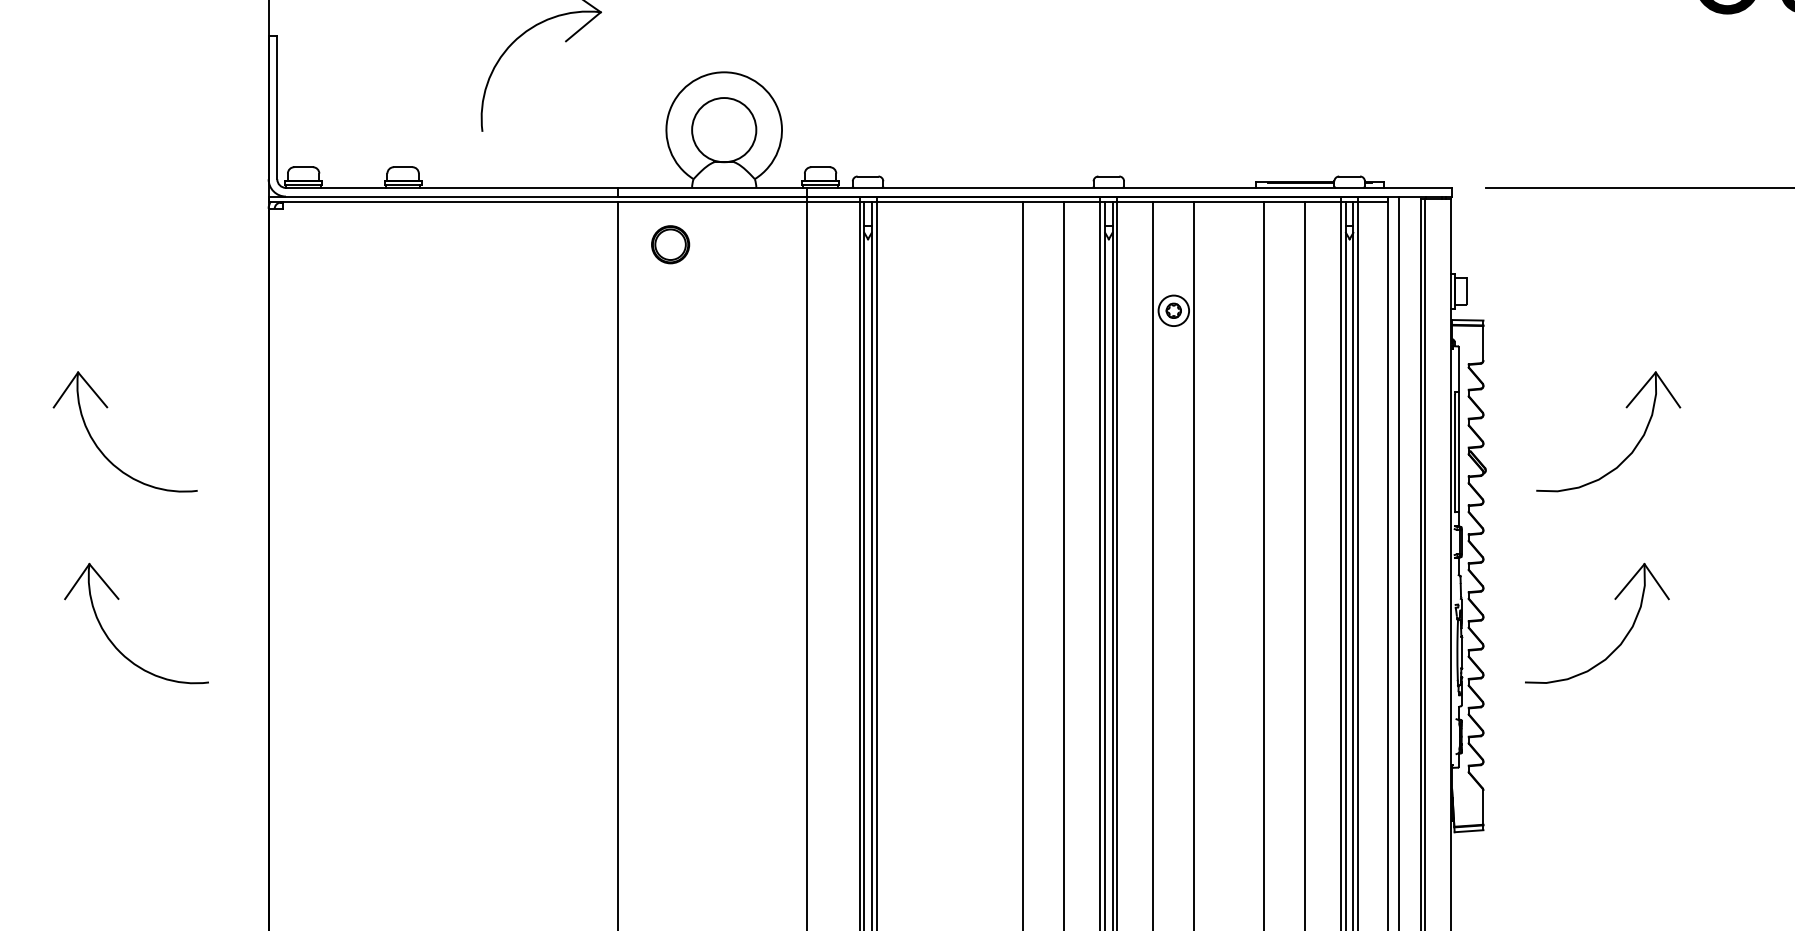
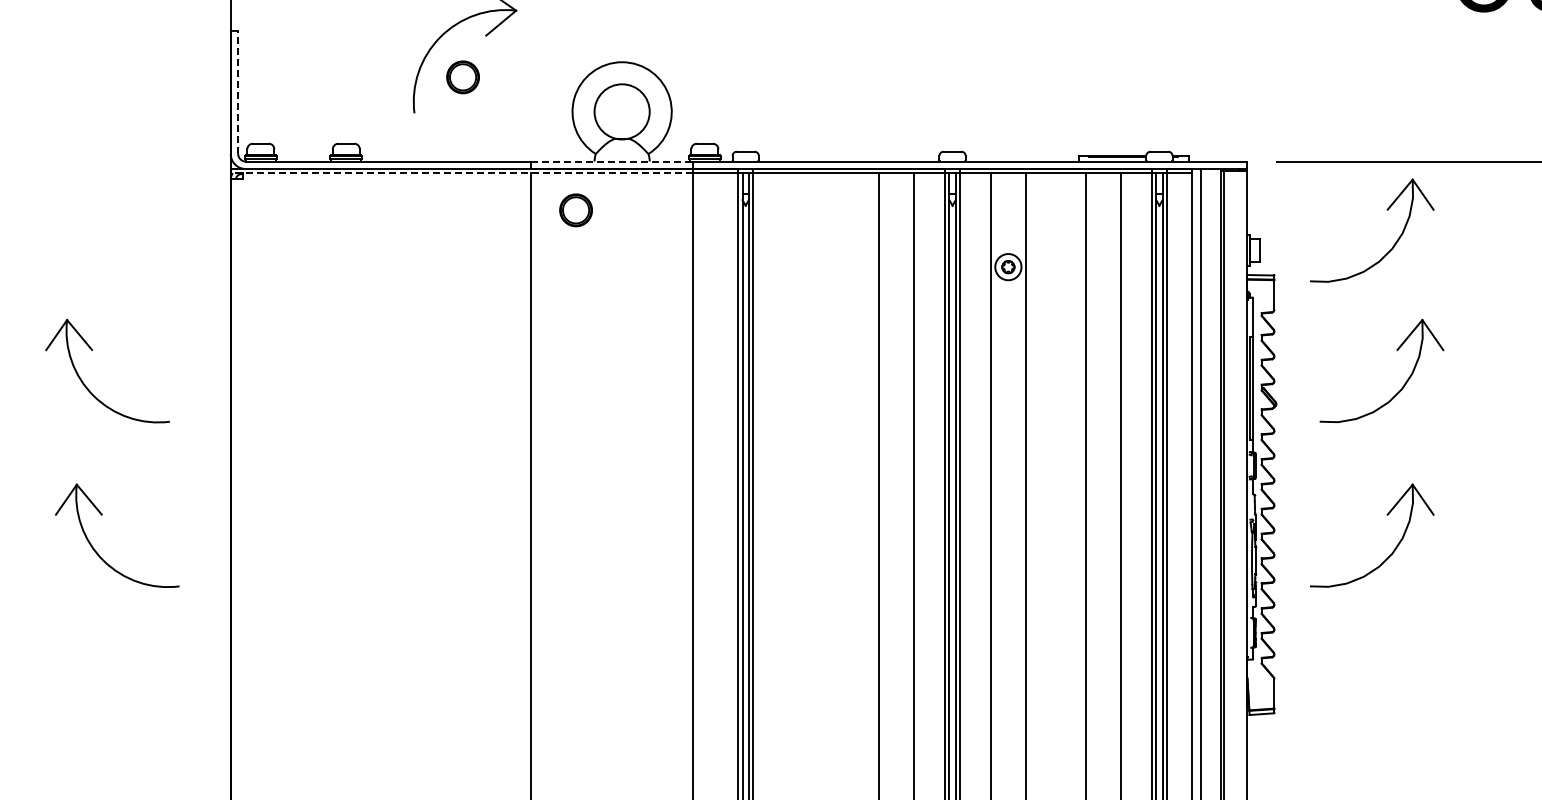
part: (538, 90) -> (462, 77), added
line: (277, 107) -> (238, 92), solid -> dashed
line: (712, 187) -> (612, 161), solid -> dashed
line: (537, 201) -> (461, 173), solid -> dashed
part: (1615, 244) -> (1387, 210), added

